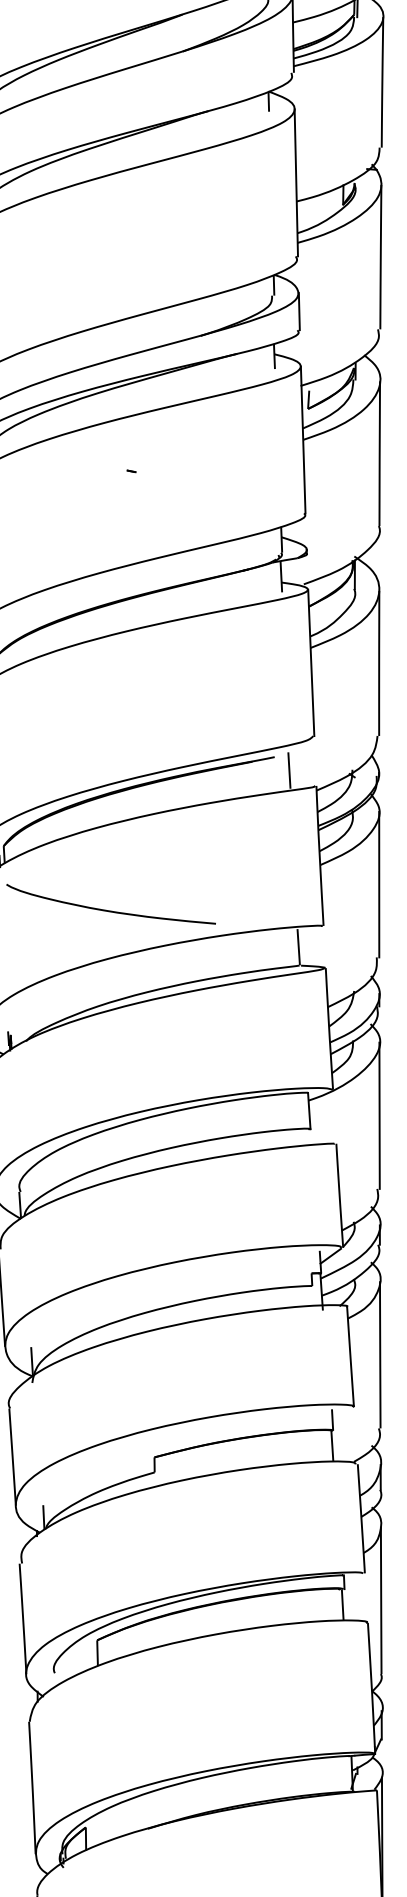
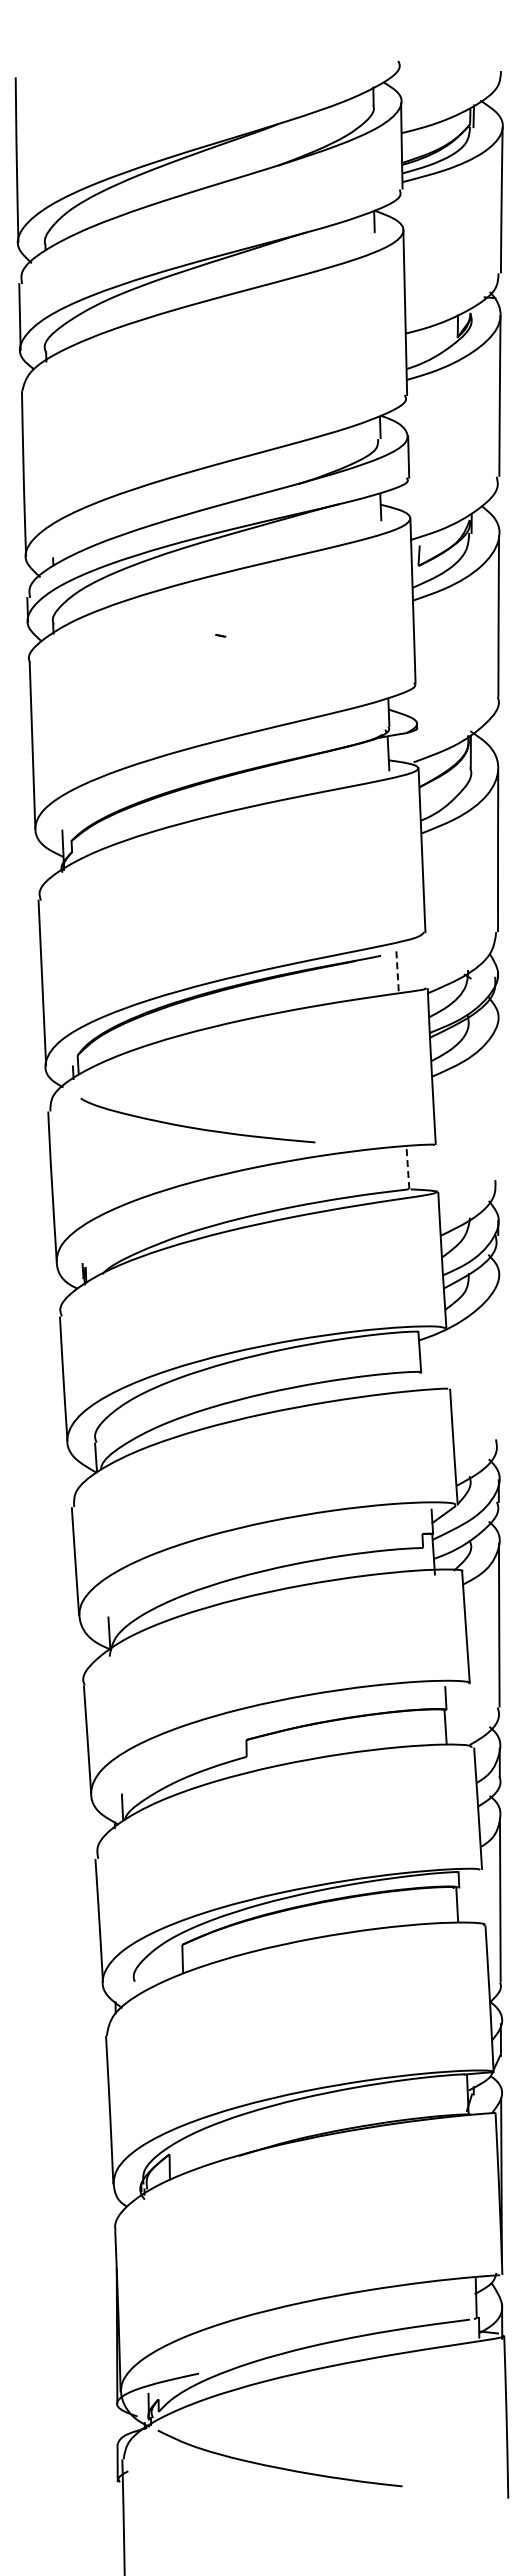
line: (289, 770) -> (397, 970), solid -> dashed
line: (379, 884) -> (498, 1098), removed
line: (298, 947) -> (407, 1168), solid -> dashed
line: (379, 1115) -> (498, 1357), removed

